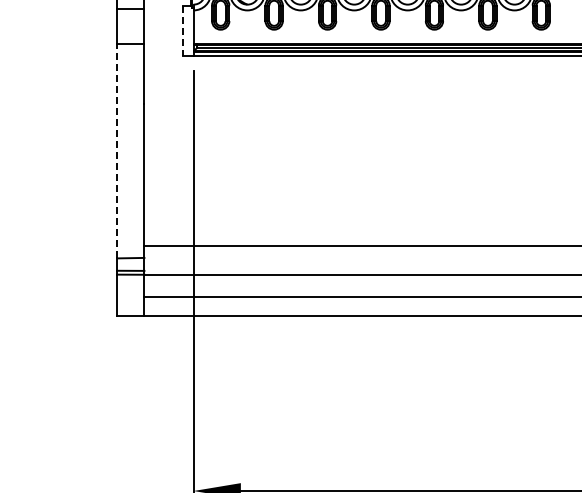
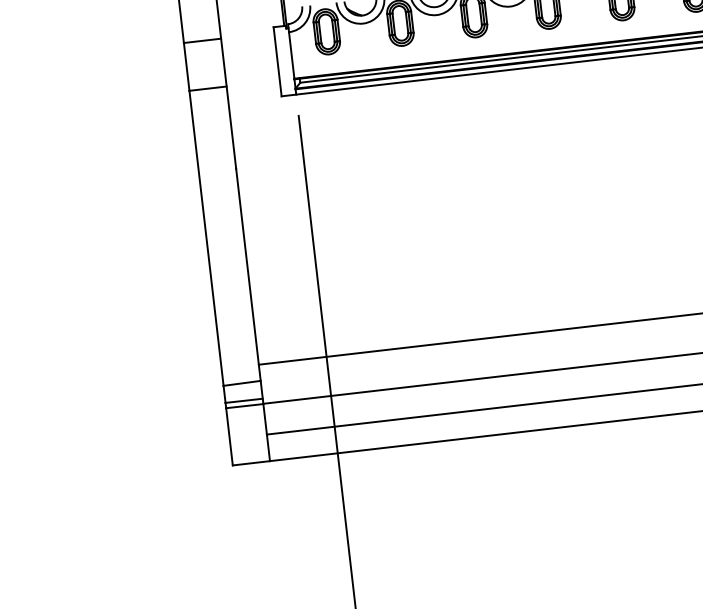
line: (183, 31) -> (278, 62), dashed -> solid
line: (117, 150) -> (206, 237), dashed -> solid

